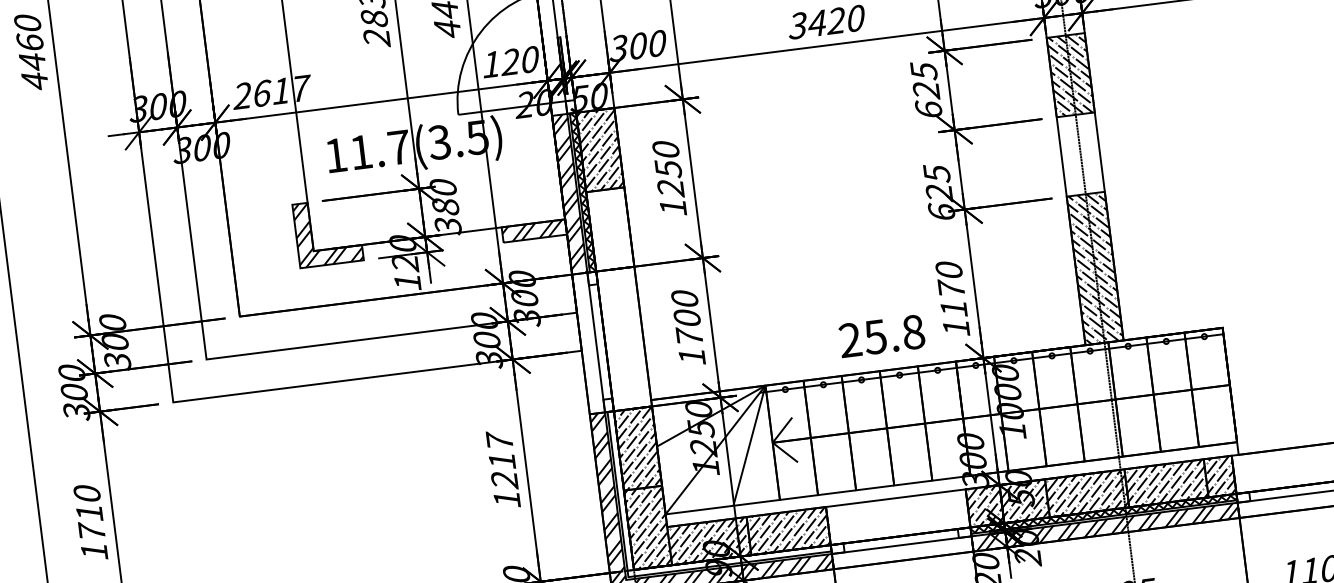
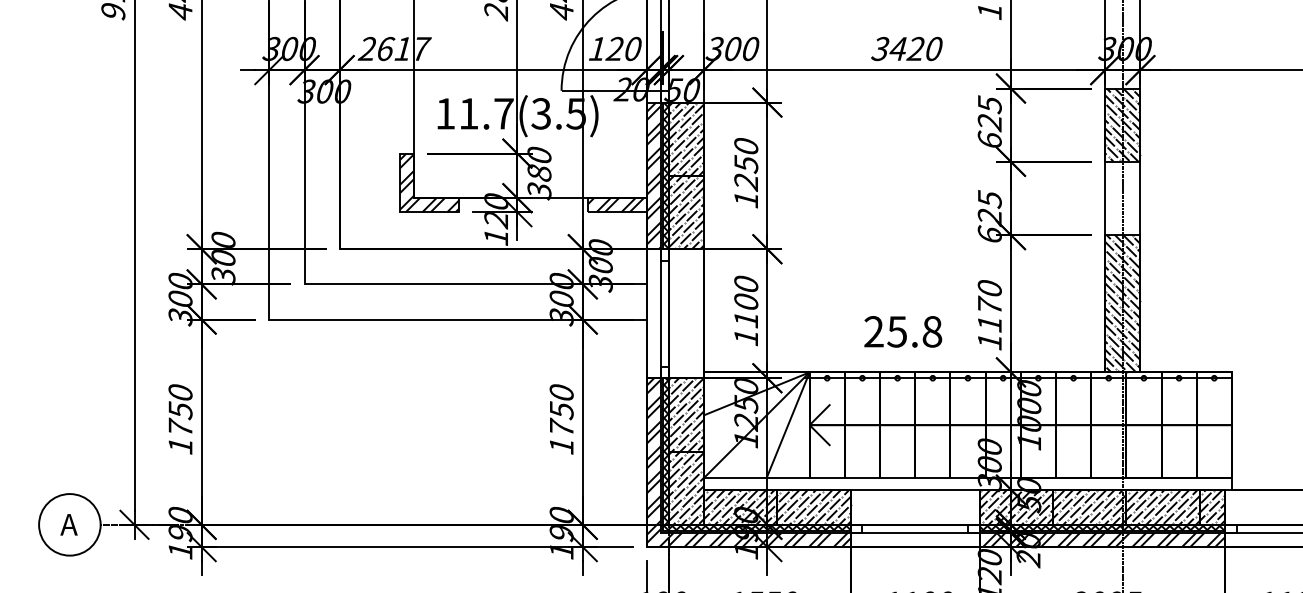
hatch: (610, 229) -> (686, 212), added
text: (882, 335) -> (903, 331), moved
text: (688, 336) -> (745, 318), 1700 -> 1100
text: (502, 460) -> (561, 410), 1217 -> 1750
hatch: (719, 481) -> (756, 454), added
text: (89, 512) -> (180, 410), 1710 -> 1750

